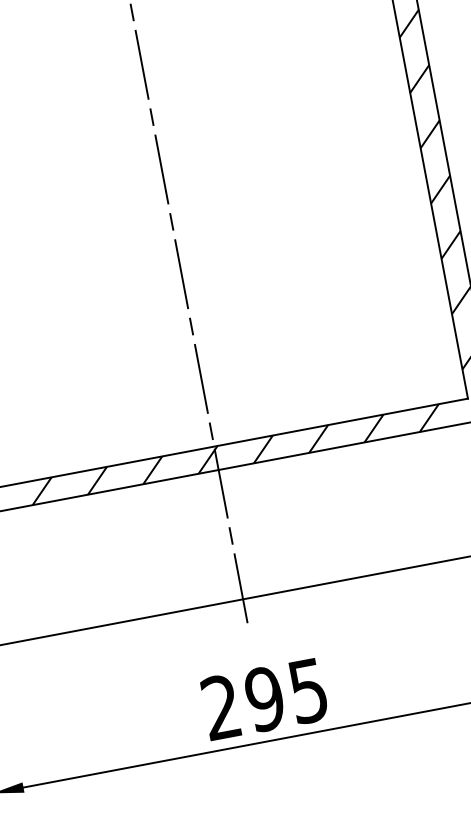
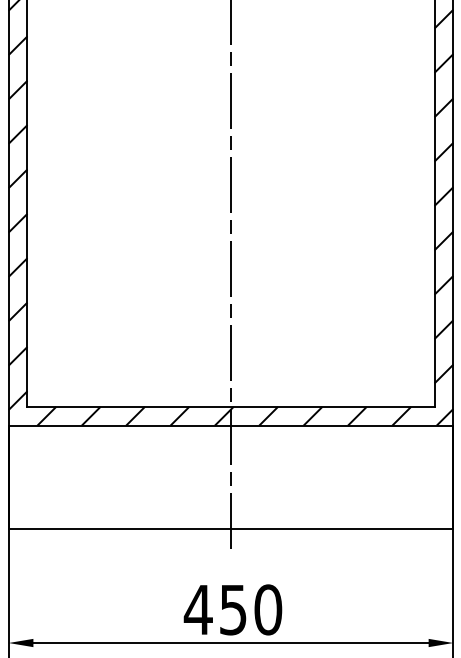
text: (263, 698) -> (232, 609), 295 -> 450

